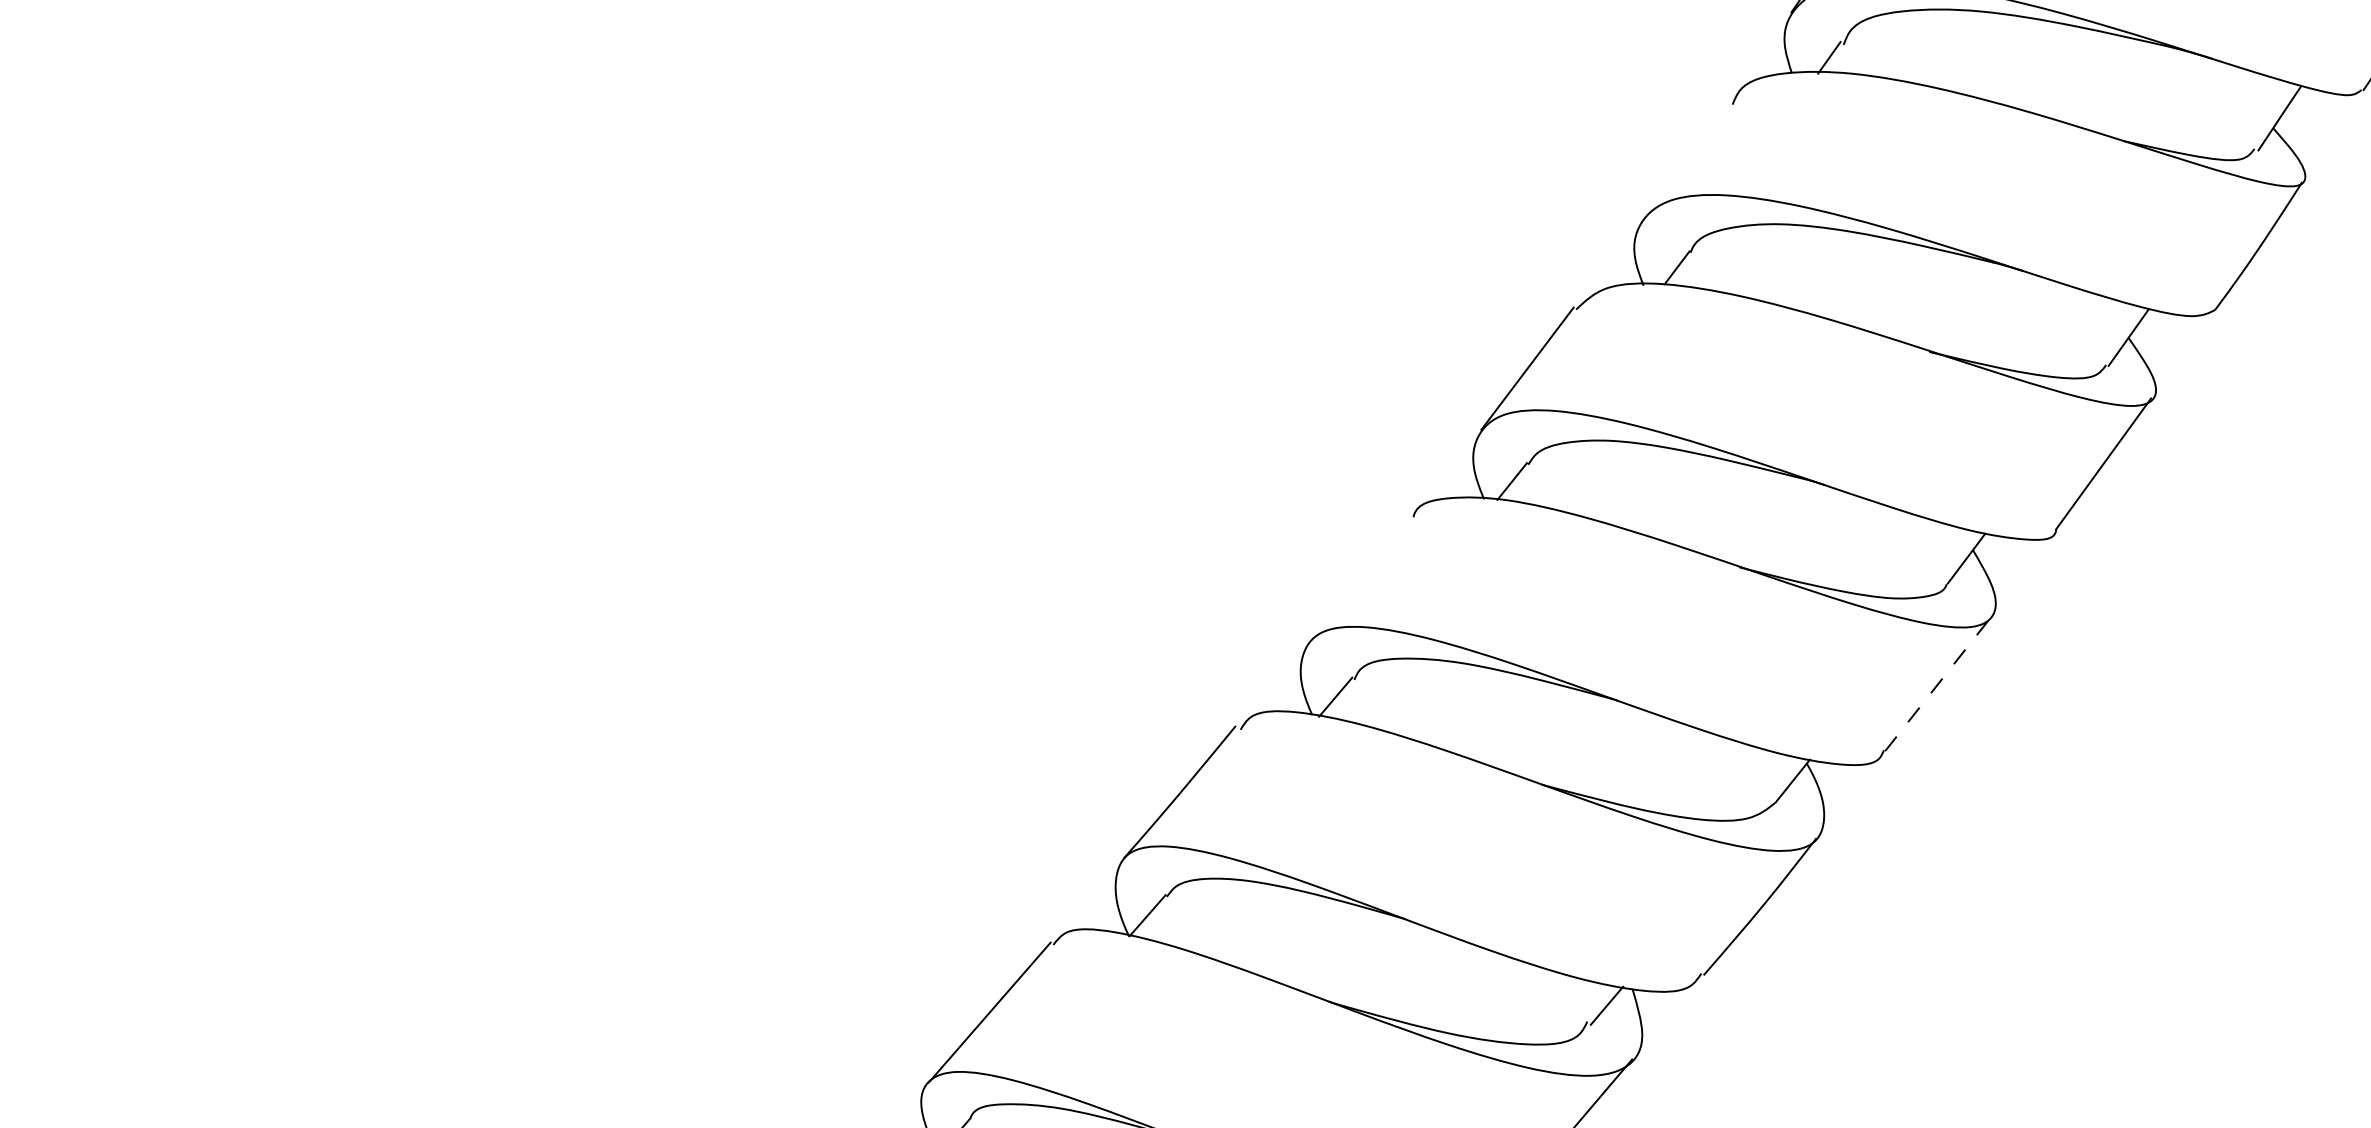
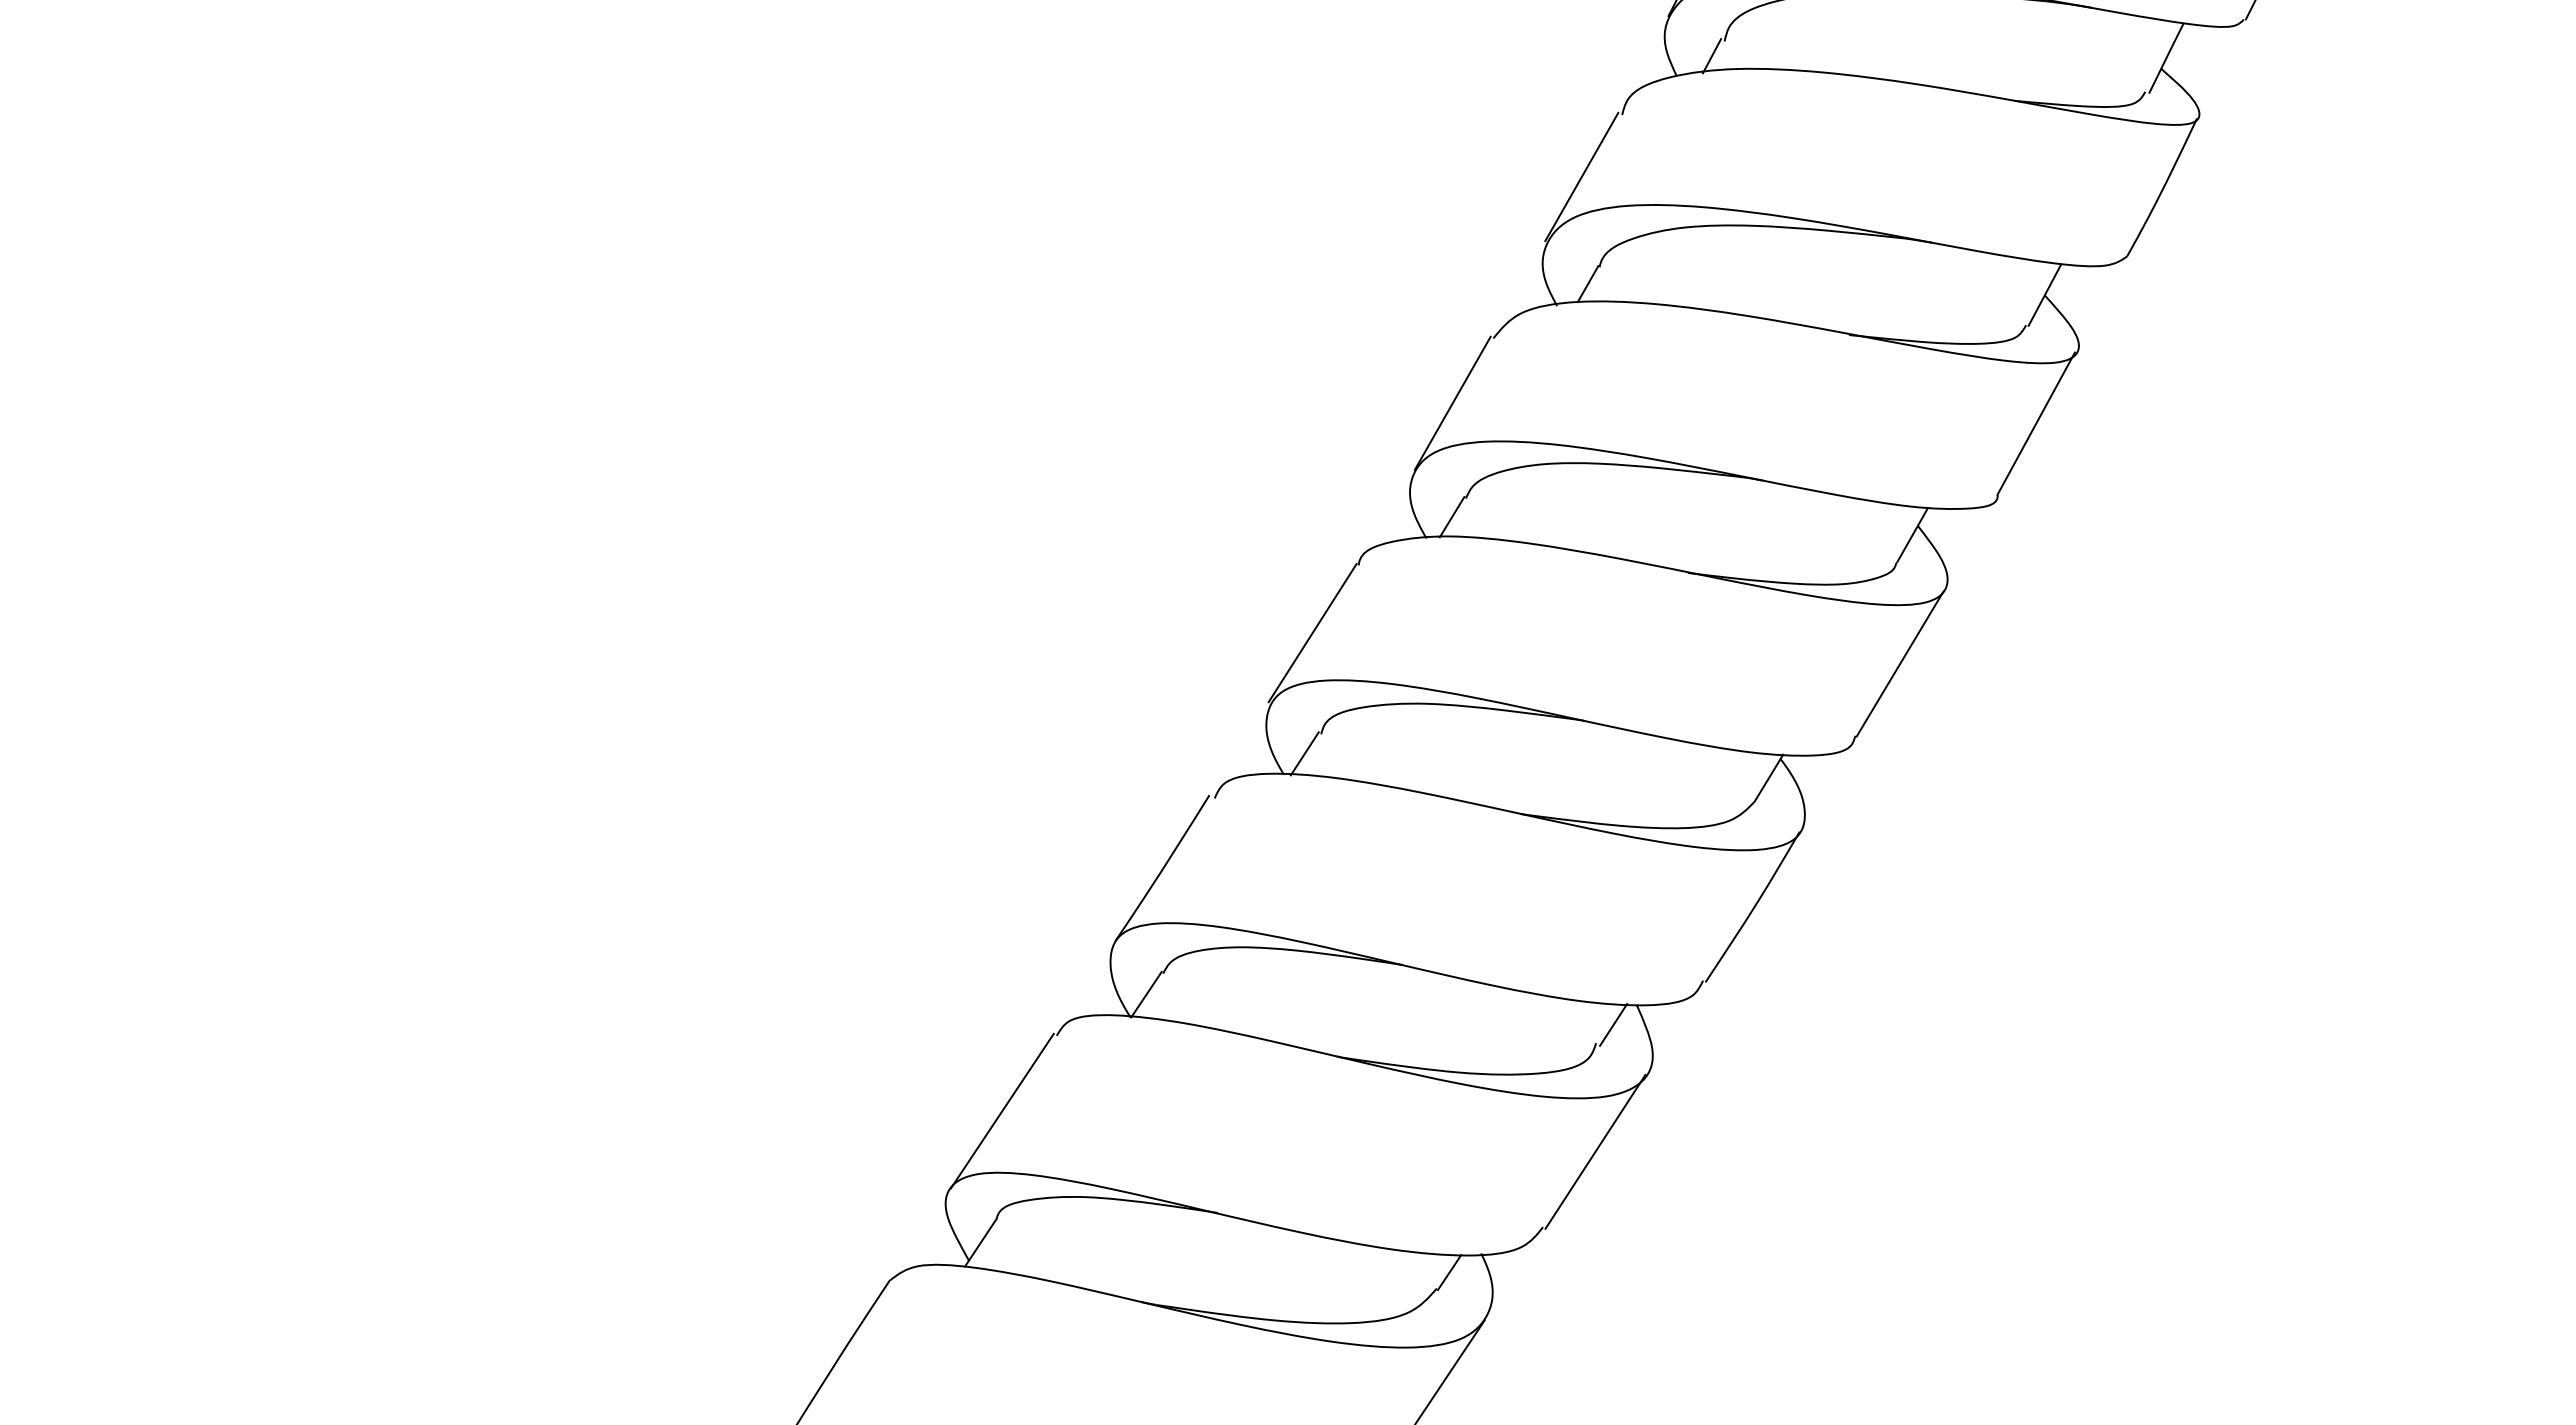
line: (1684, 160) -> (1581, 176), added
line: (1358, 577) -> (1312, 632), added
line: (1937, 685) -> (1900, 664), dashed -> solid

